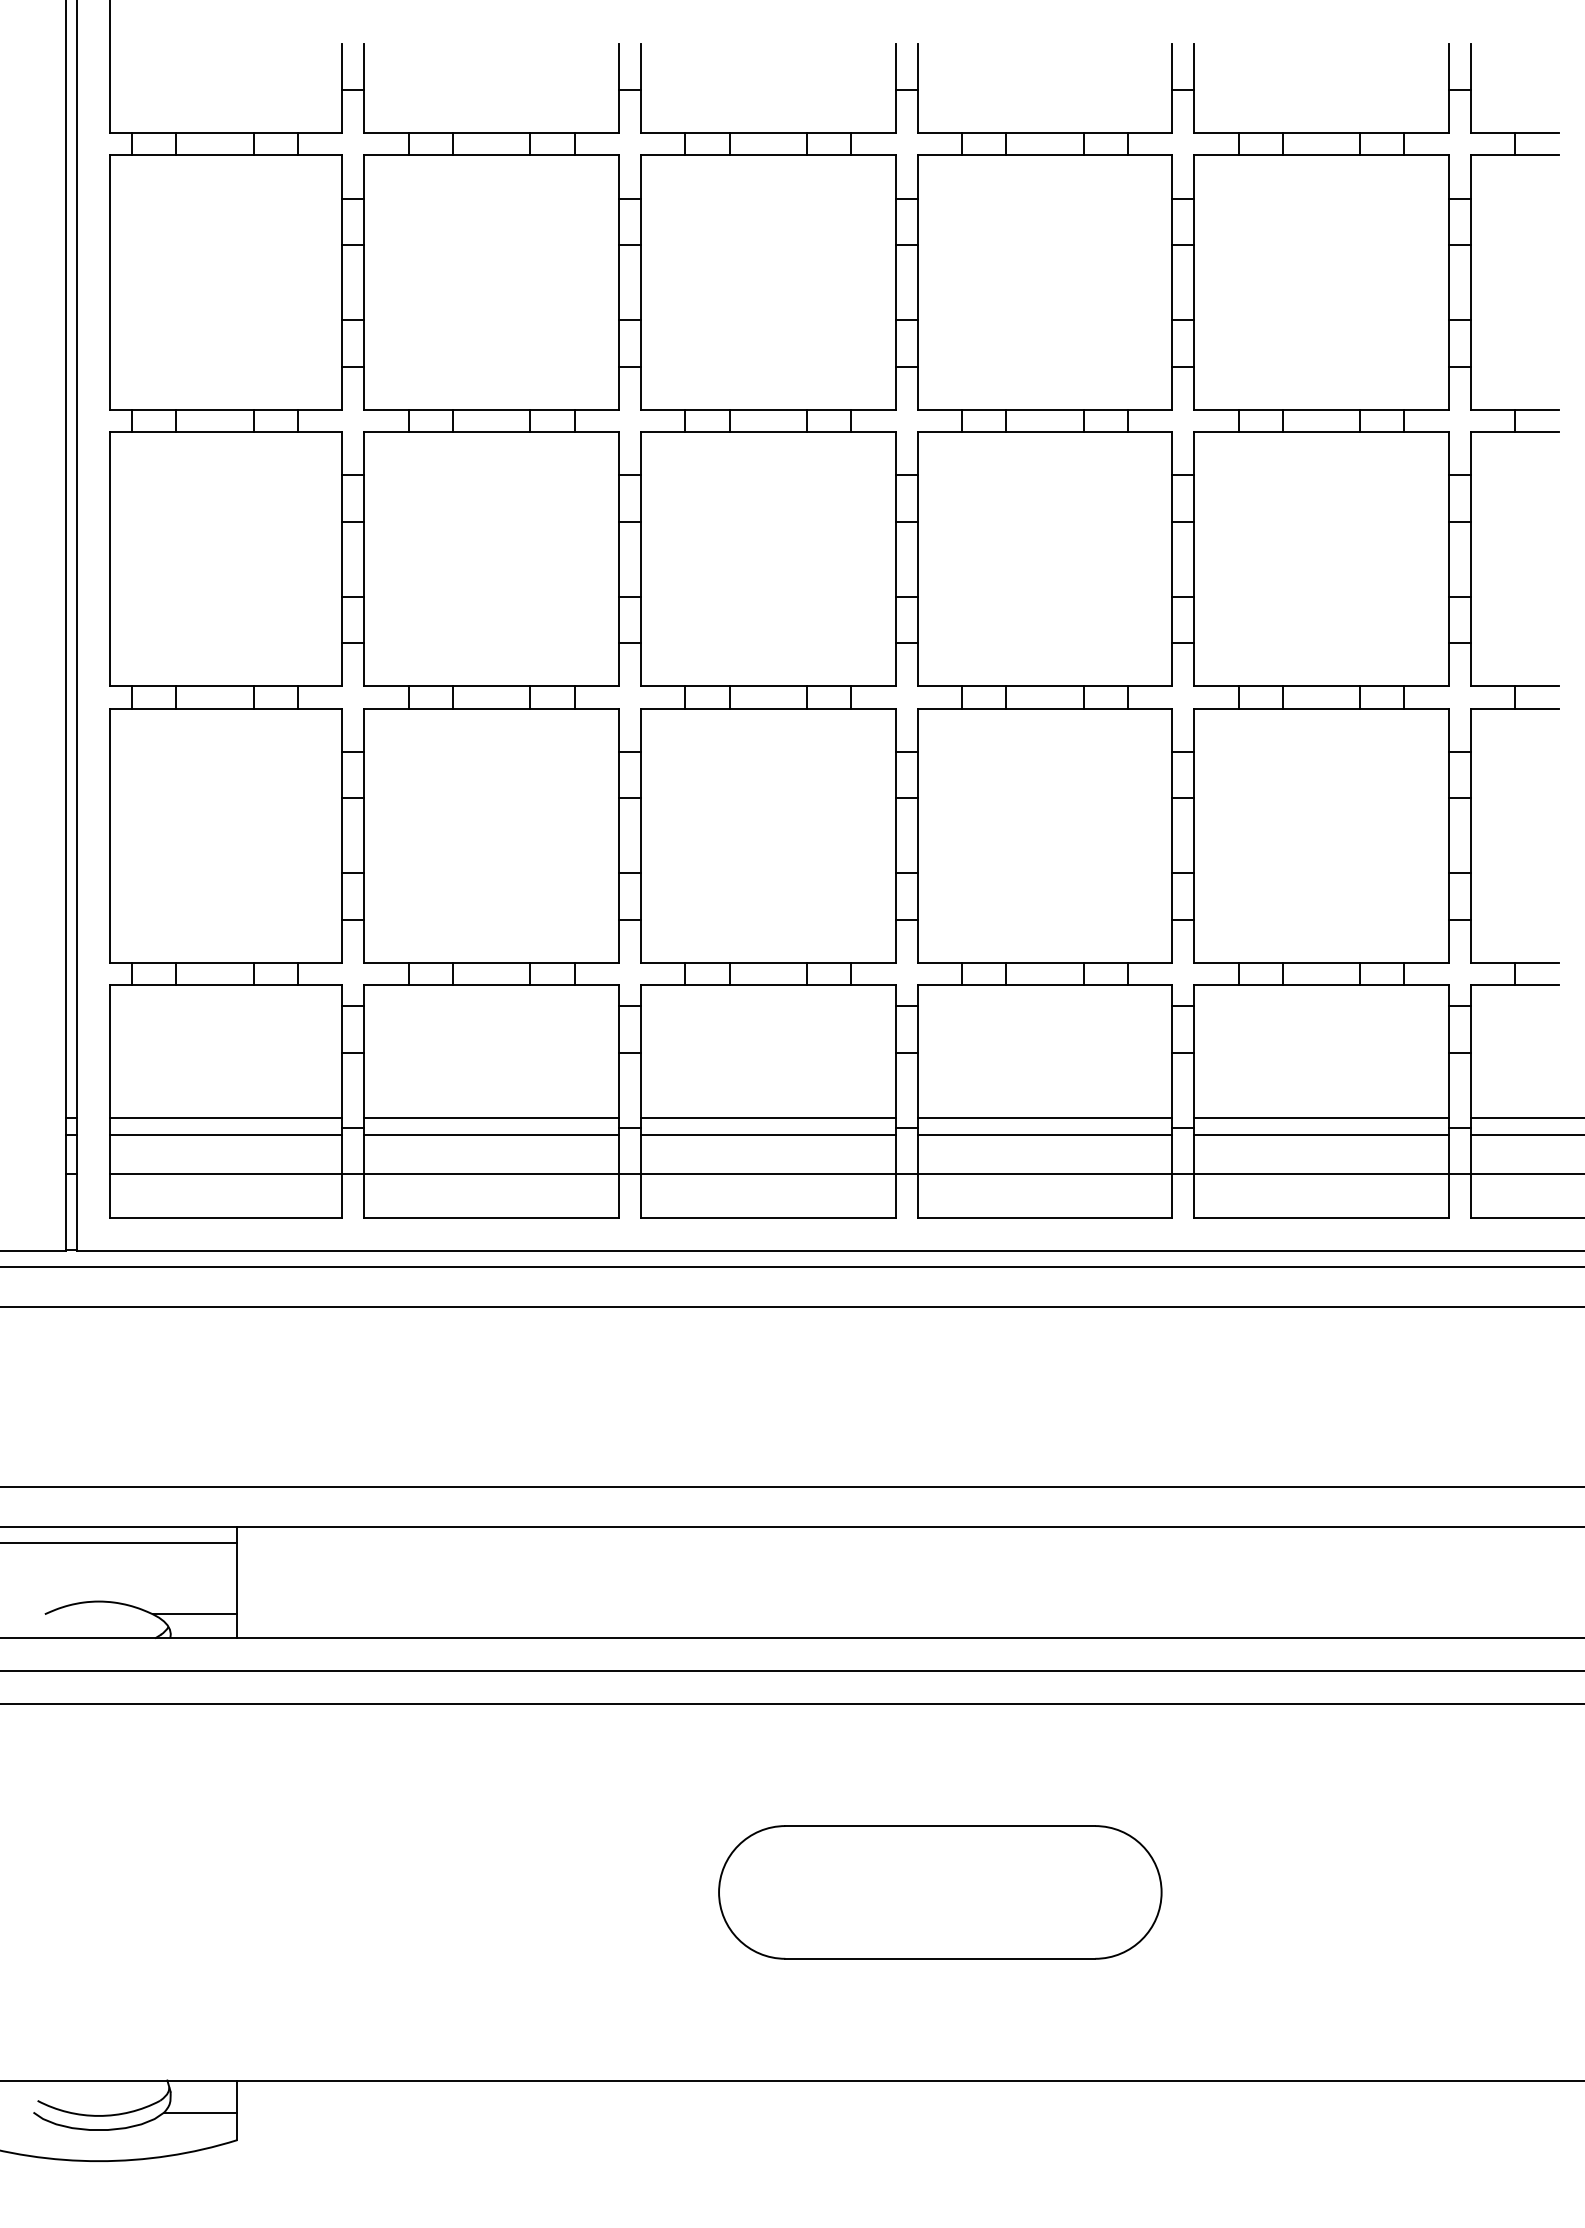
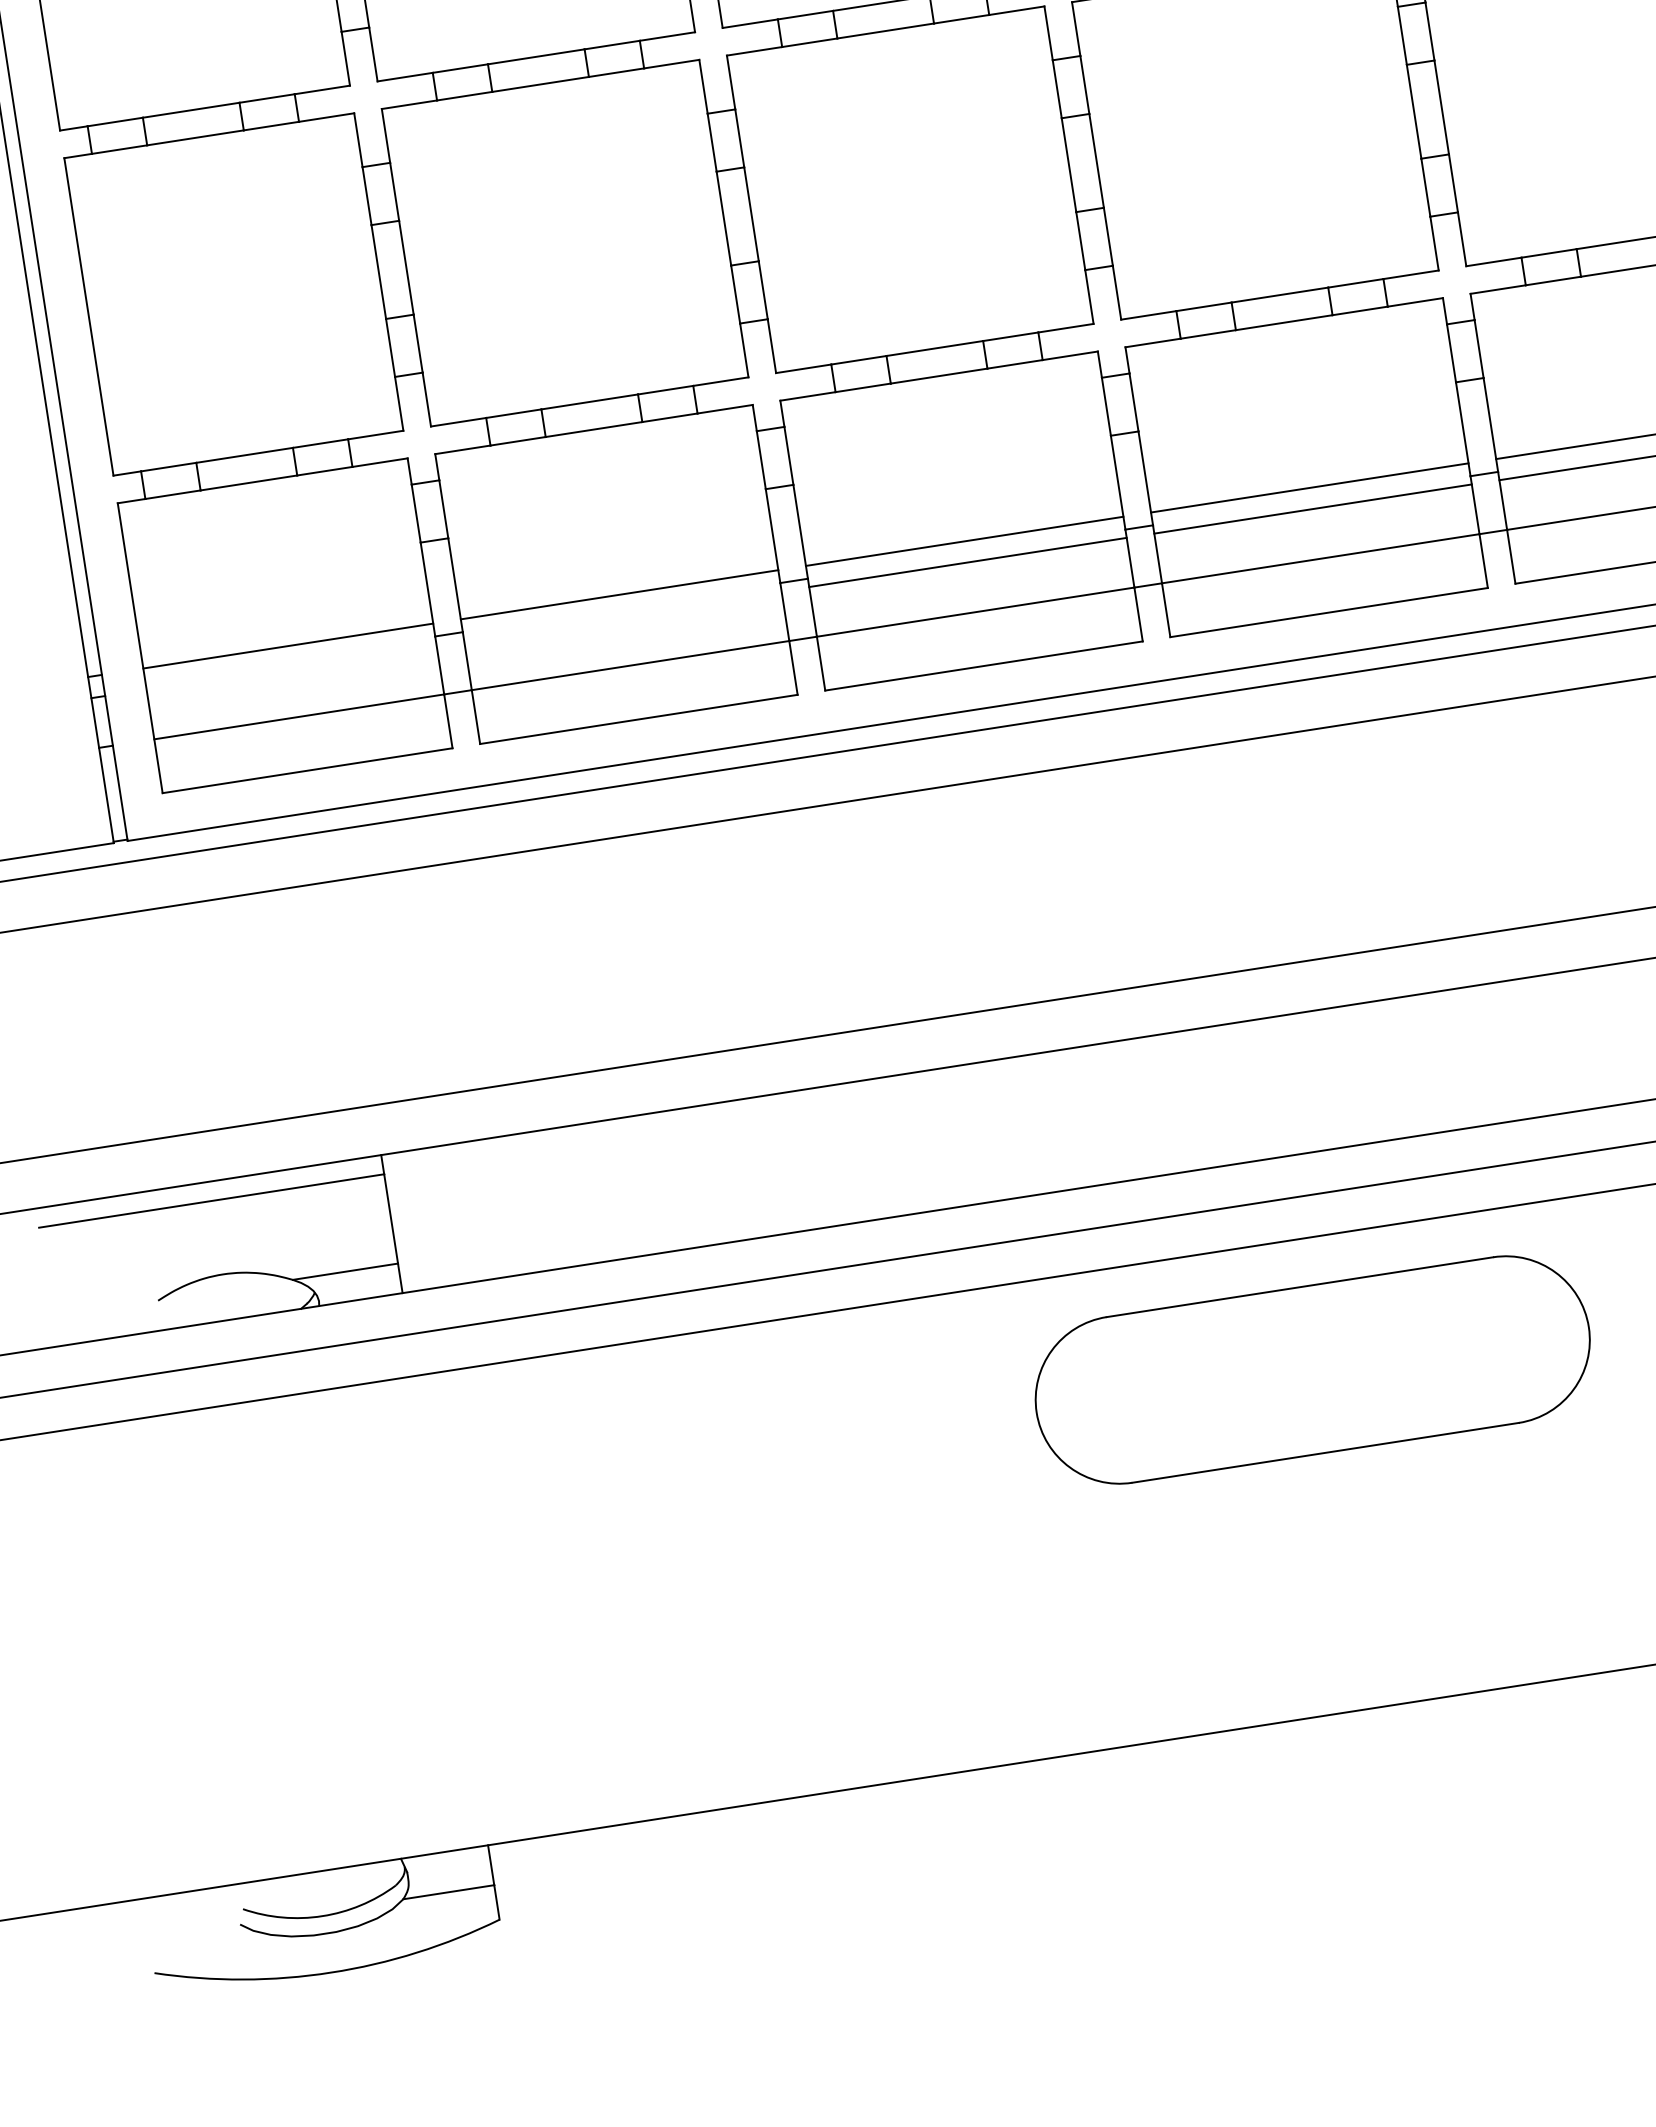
line: (225, 1134) -> (290, 667), removed
line: (491, 1134) -> (622, 615), removed
part: (940, 1892) -> (1313, 1370), moved

